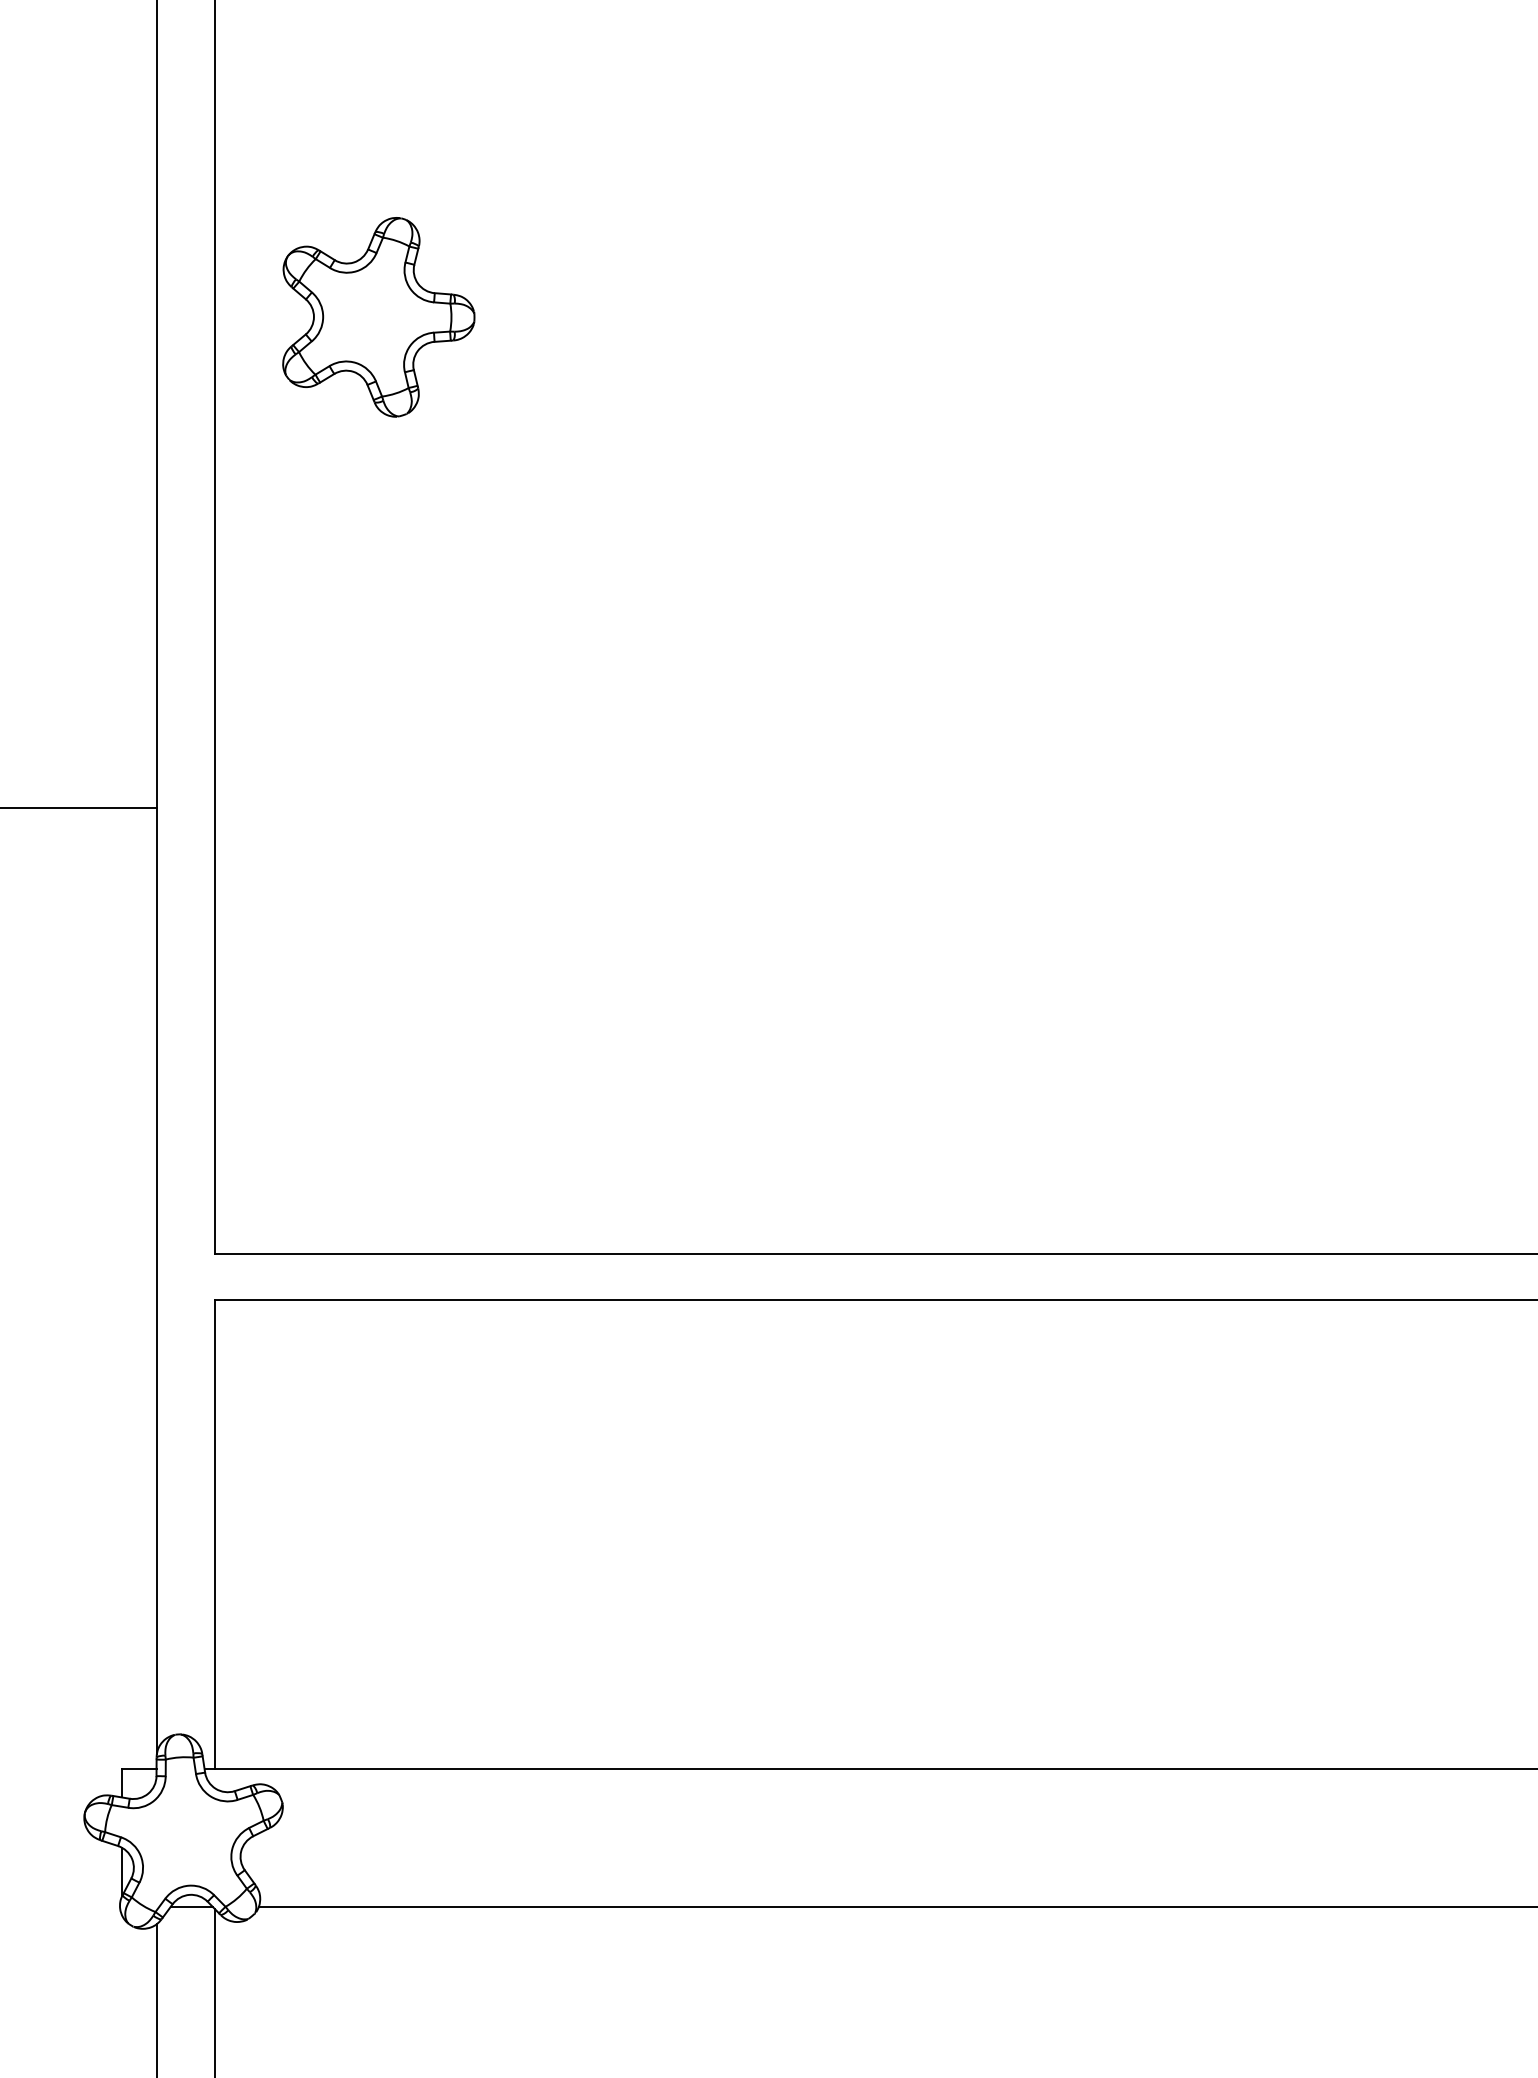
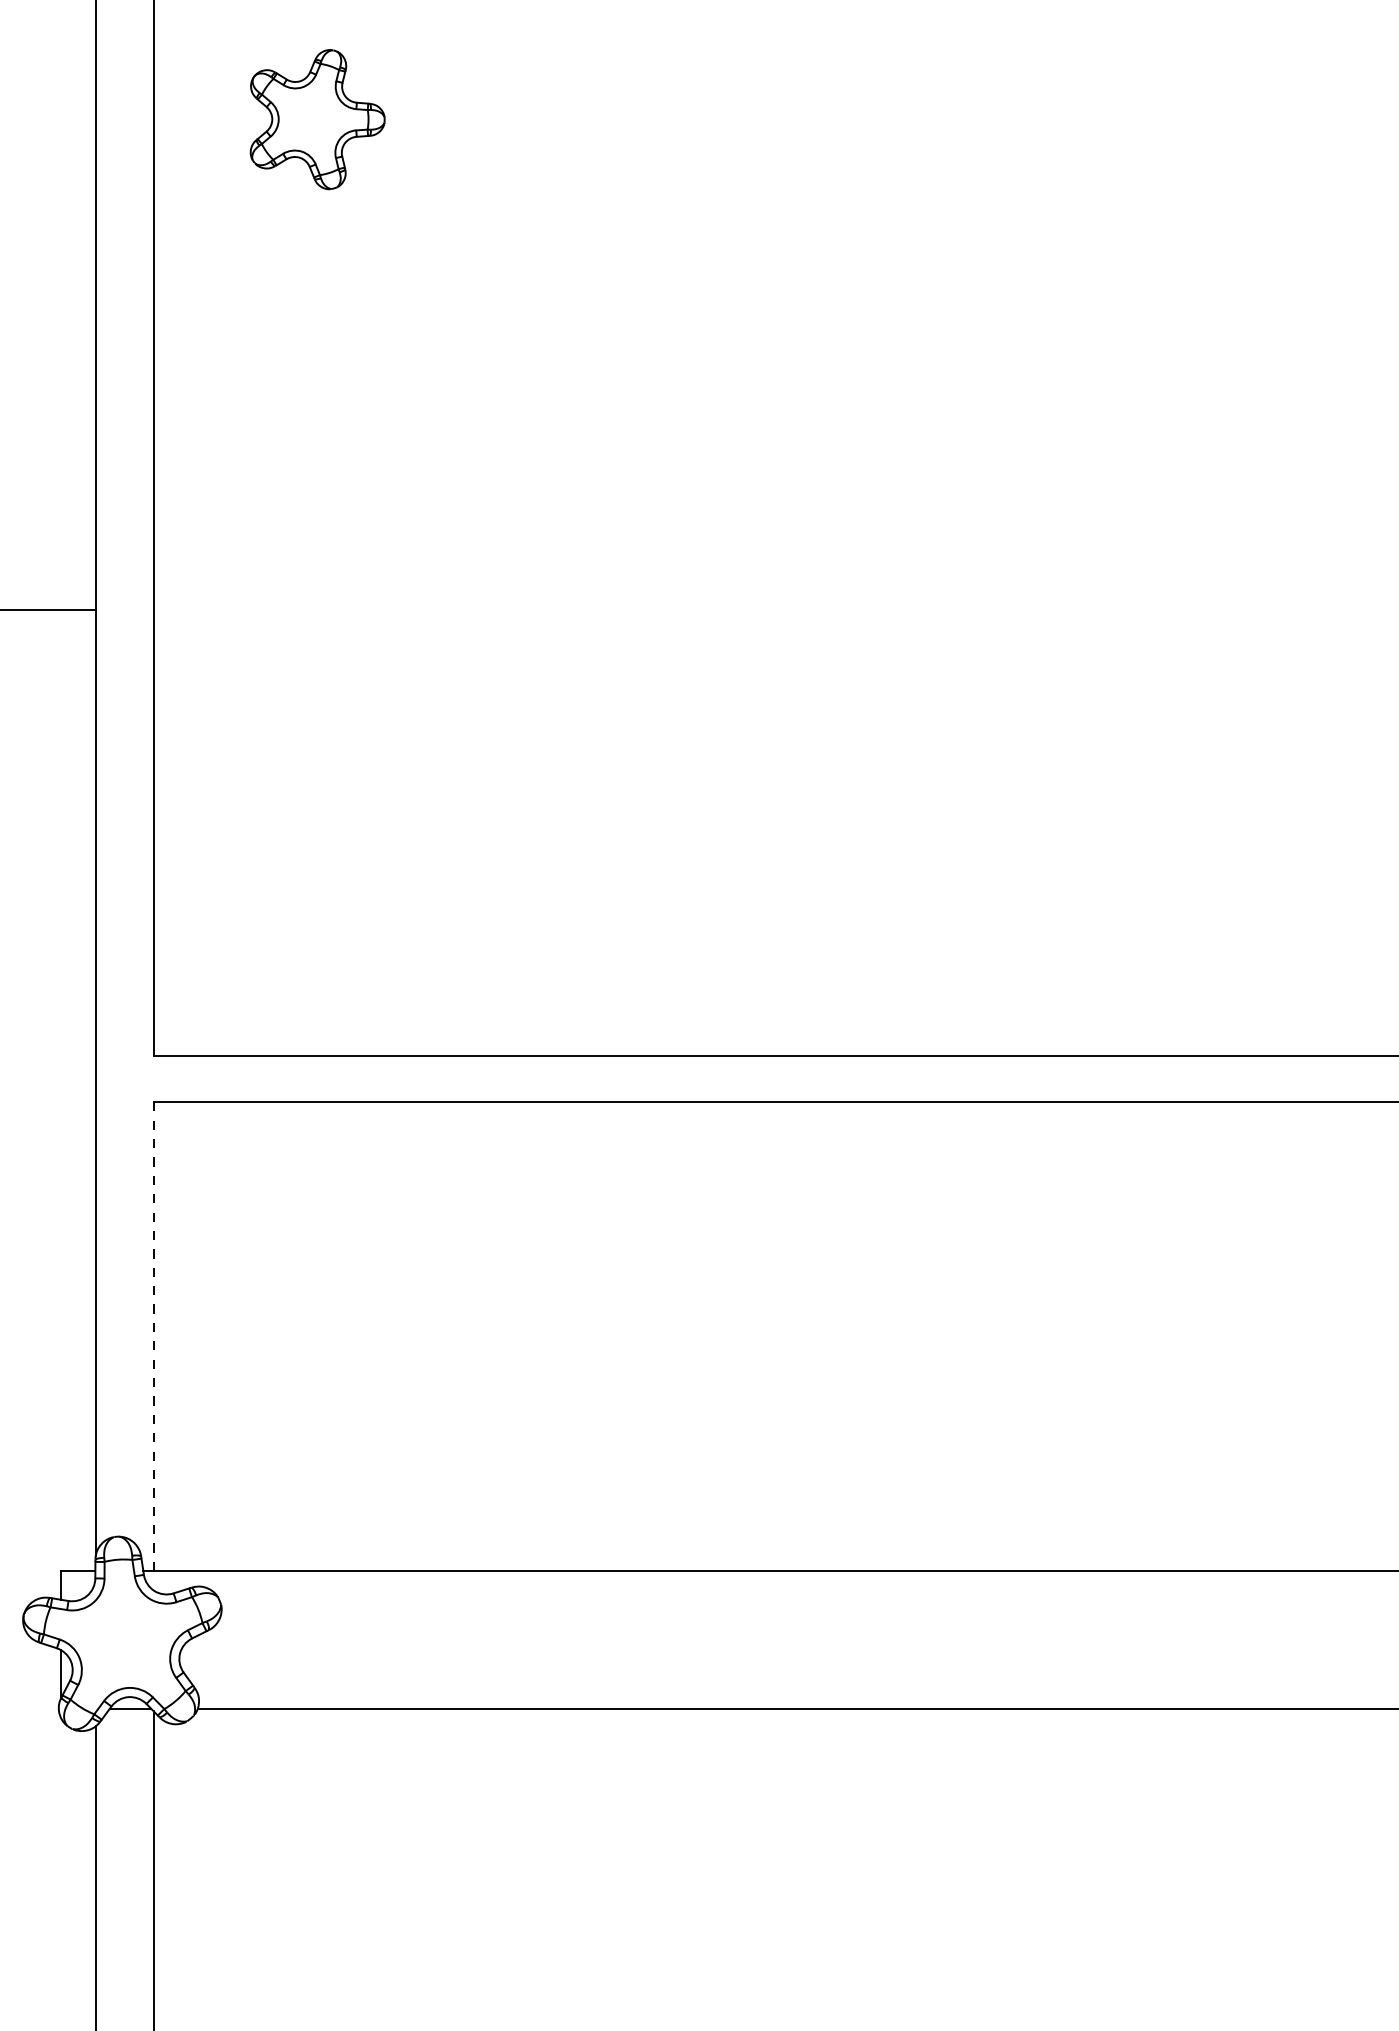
part: (378, 317) -> (317, 119), size x0.7
line: (214, 1533) -> (153, 1335), solid -> dashed

